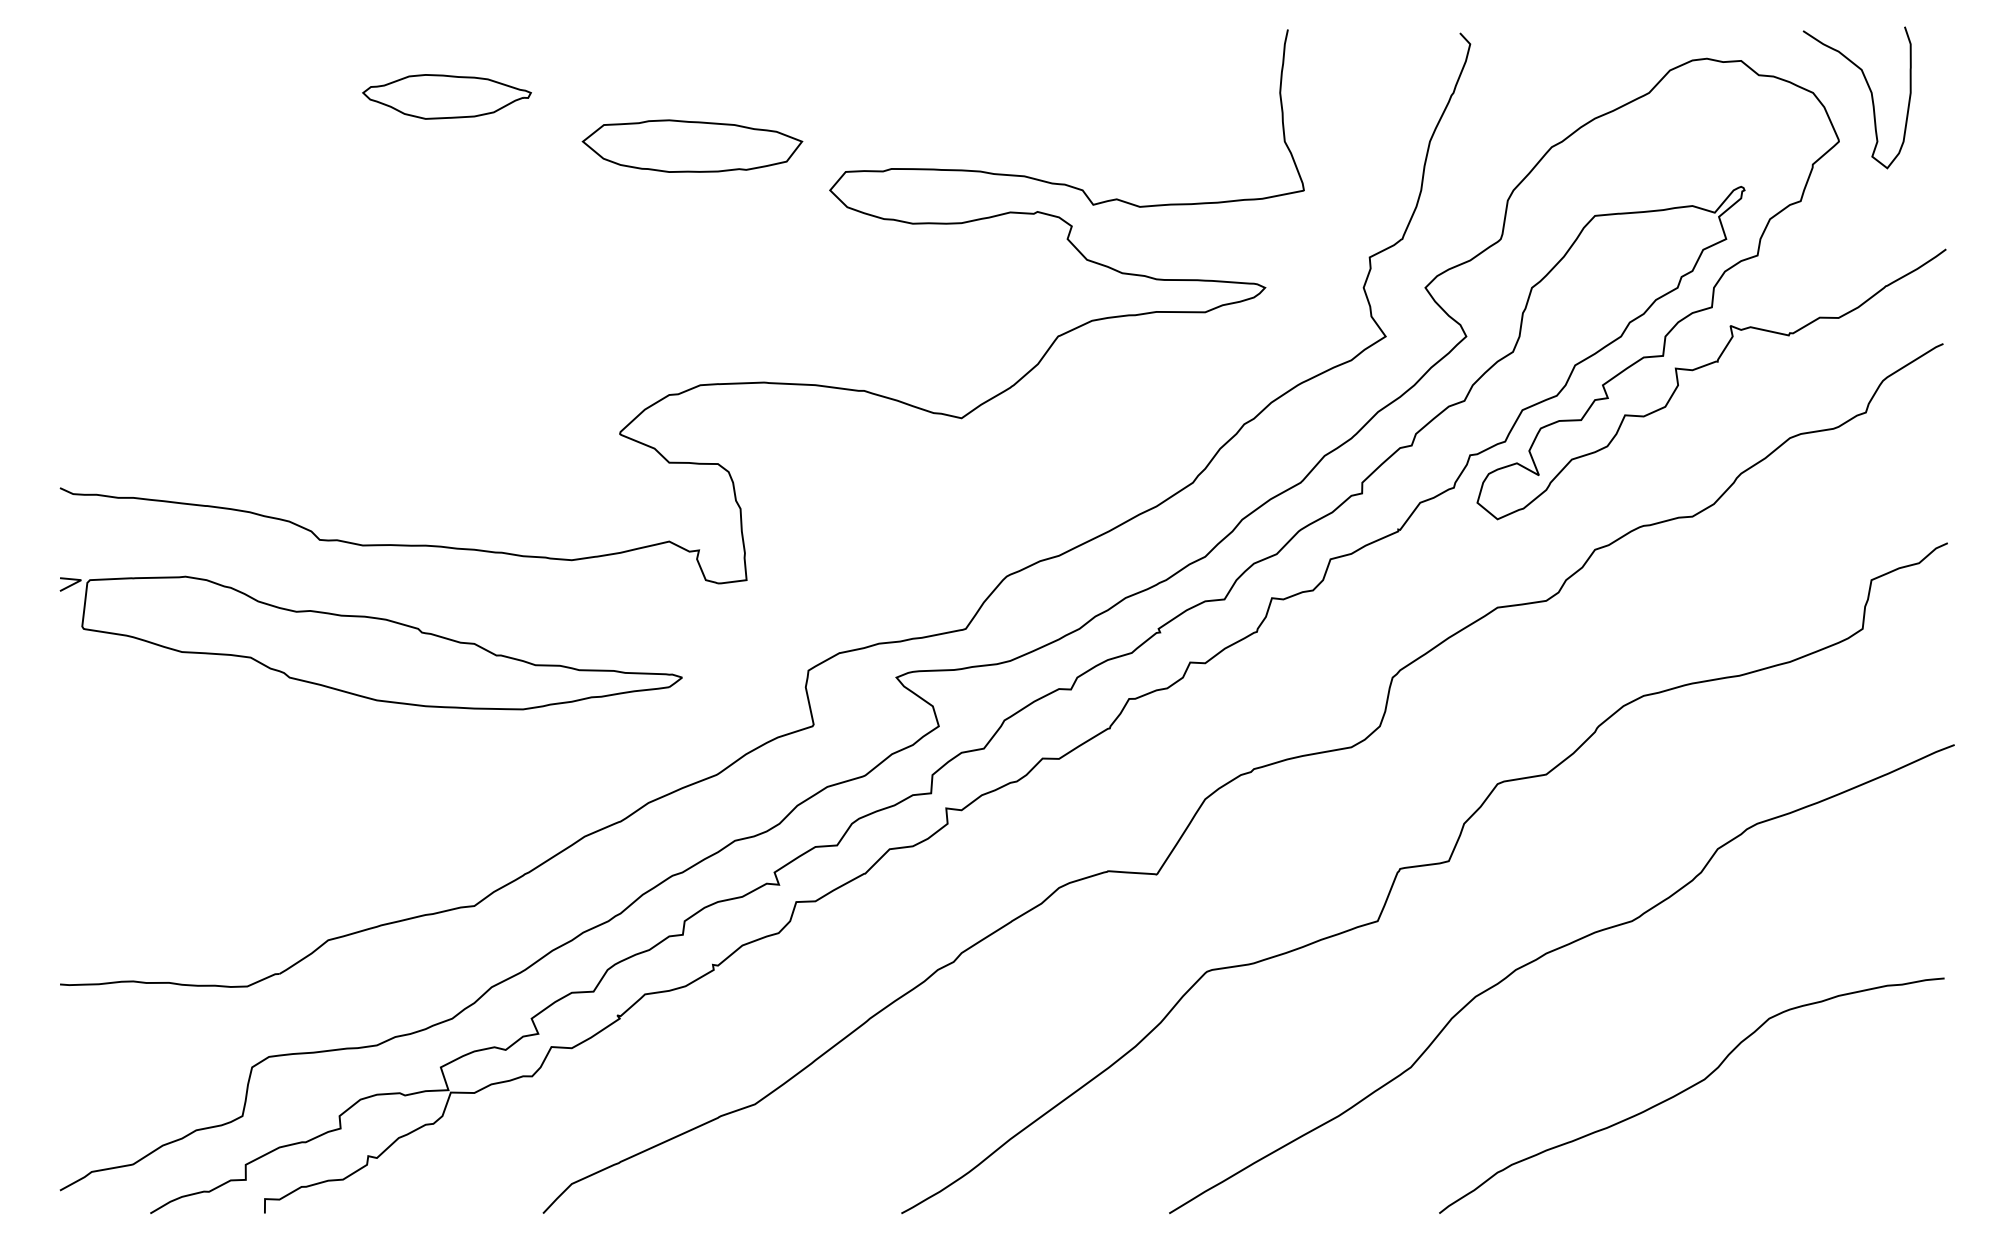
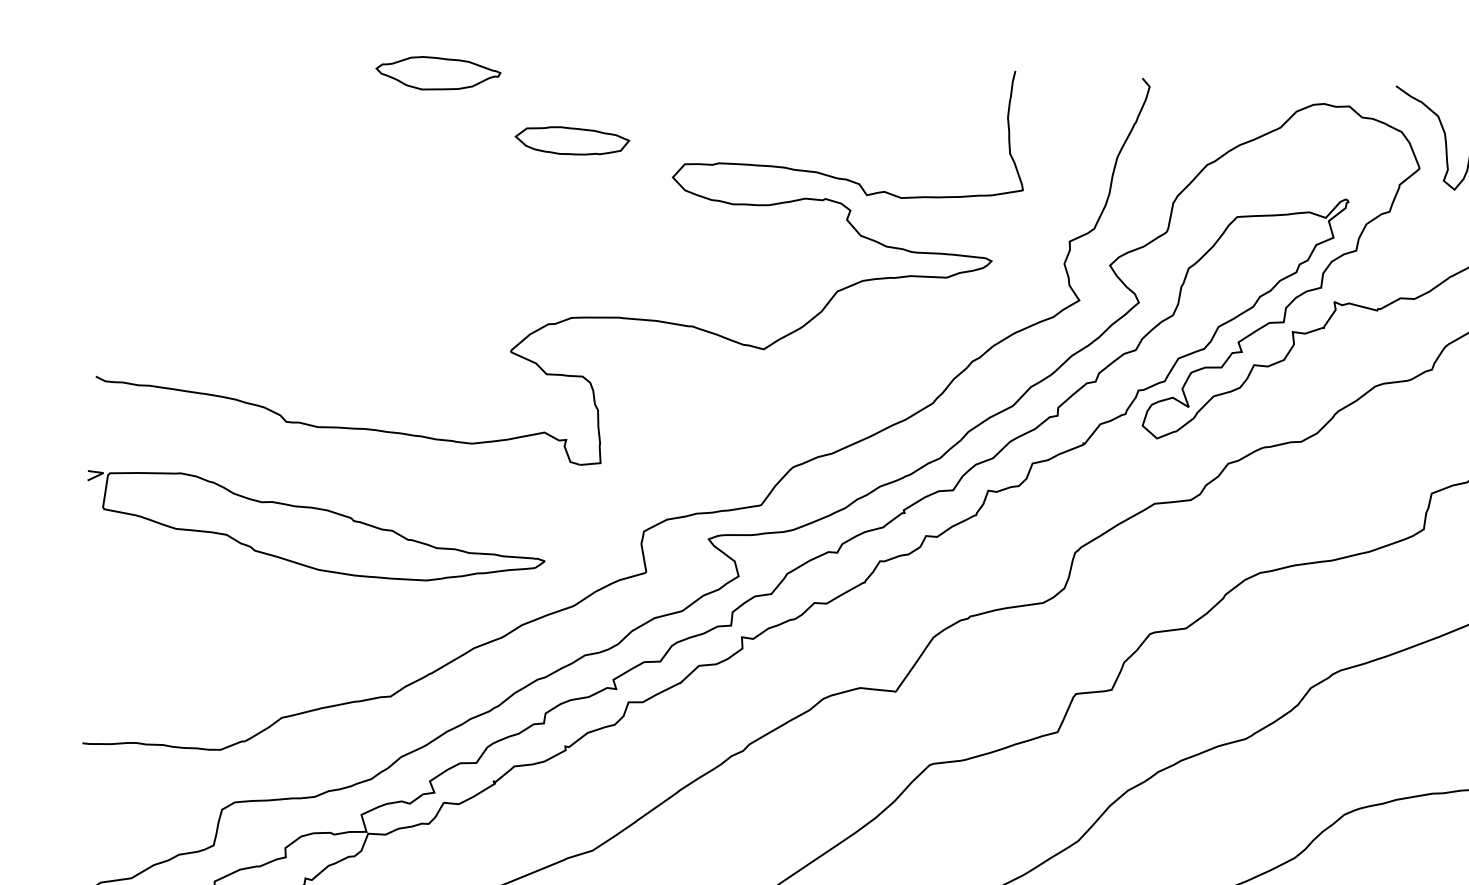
part: (446, 96) -> (437, 73), moved
part: (692, 145) -> (572, 140), size x0.7
part: (370, 642) -> (315, 526), moved

